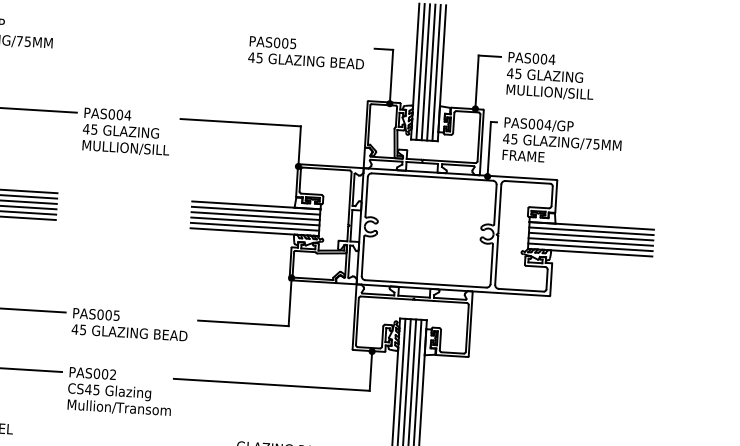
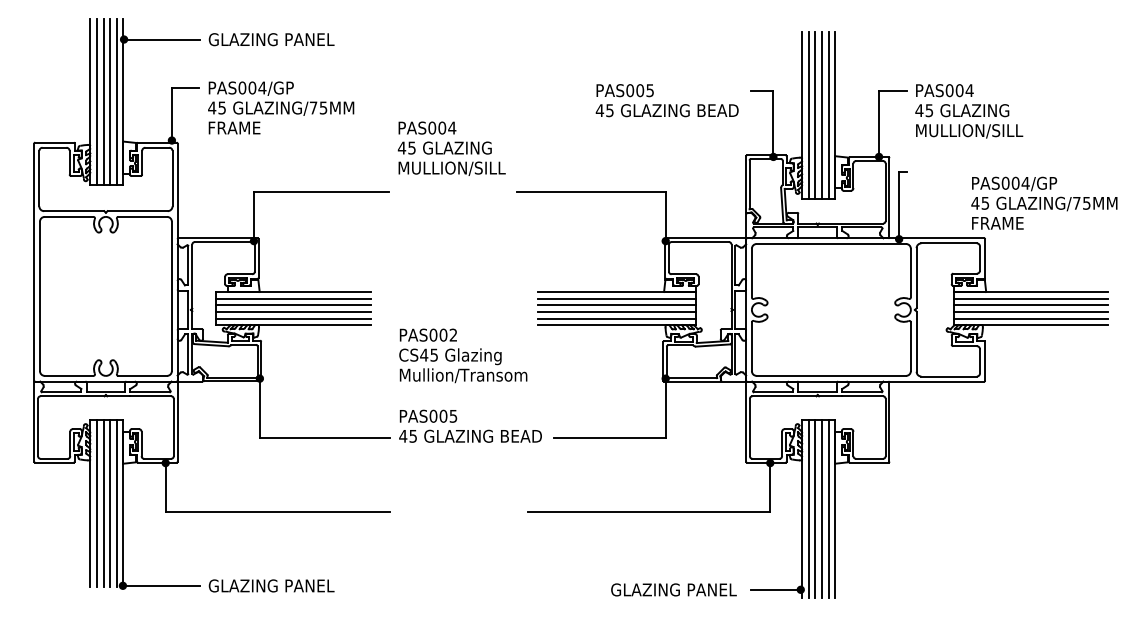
text: (126, 131) -> (451, 148), moved
text: (562, 141) -> (1044, 202), moved
text: (130, 324) -> (470, 425), moved
text: (120, 391) -> (463, 355), moved

